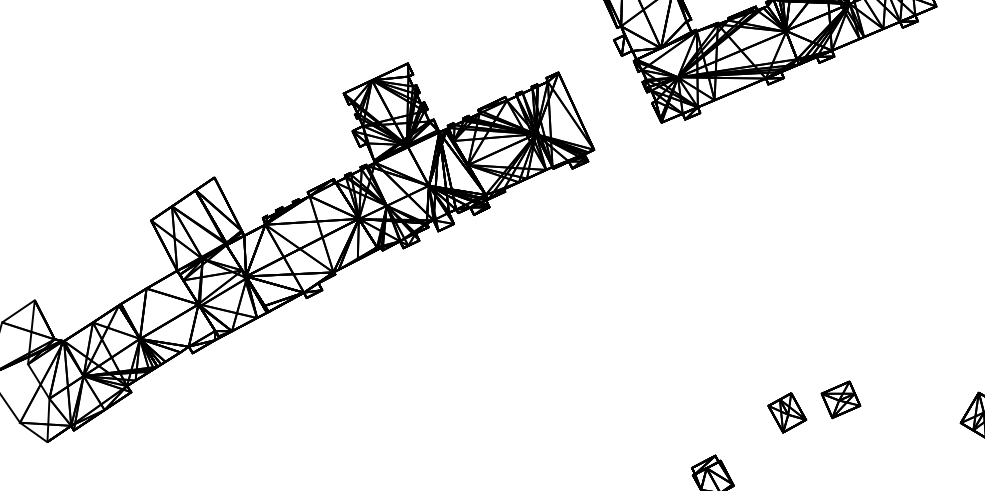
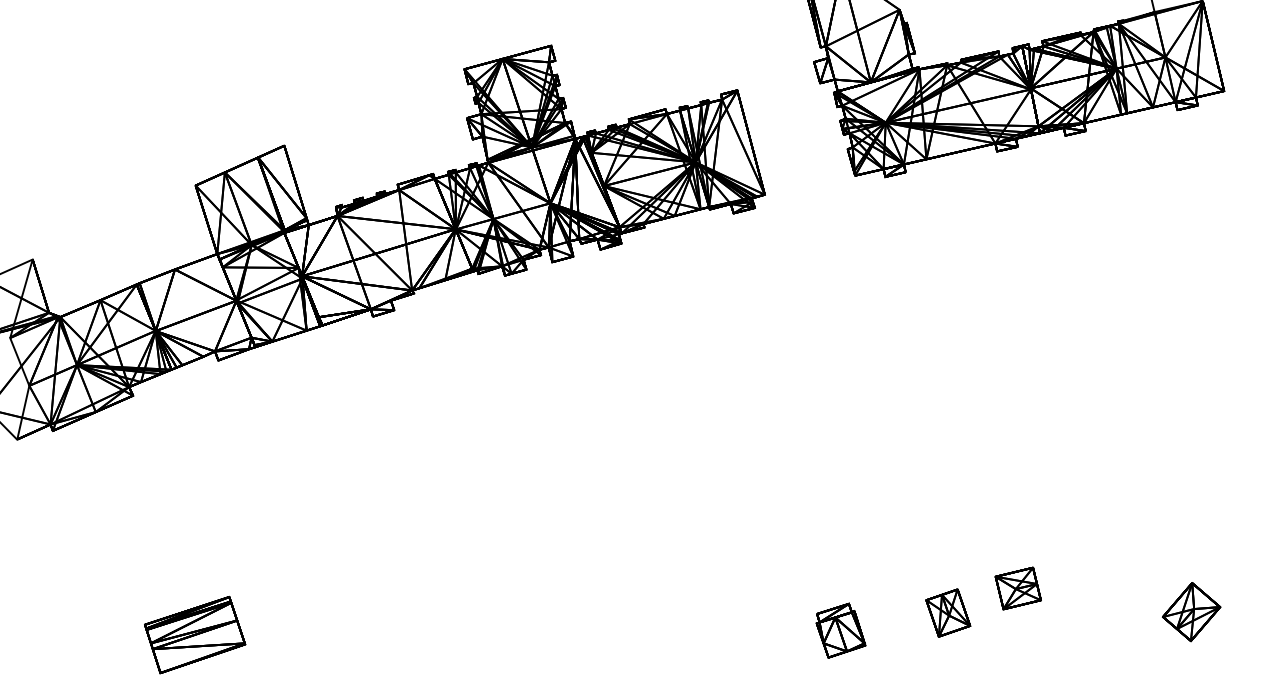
part: (840, 399) -> (1017, 588), moved
part: (787, 412) -> (948, 612), moved

